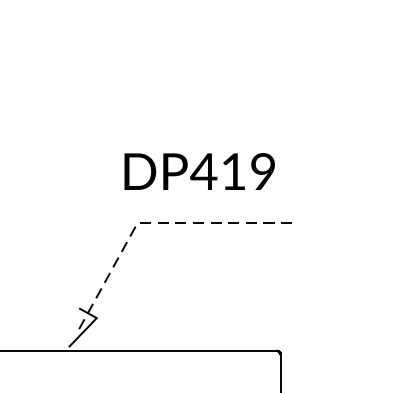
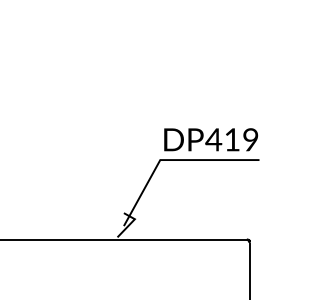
text: (200, 171) -> (211, 139), moved
line: (156, 224) -> (172, 160), dashed -> solid

